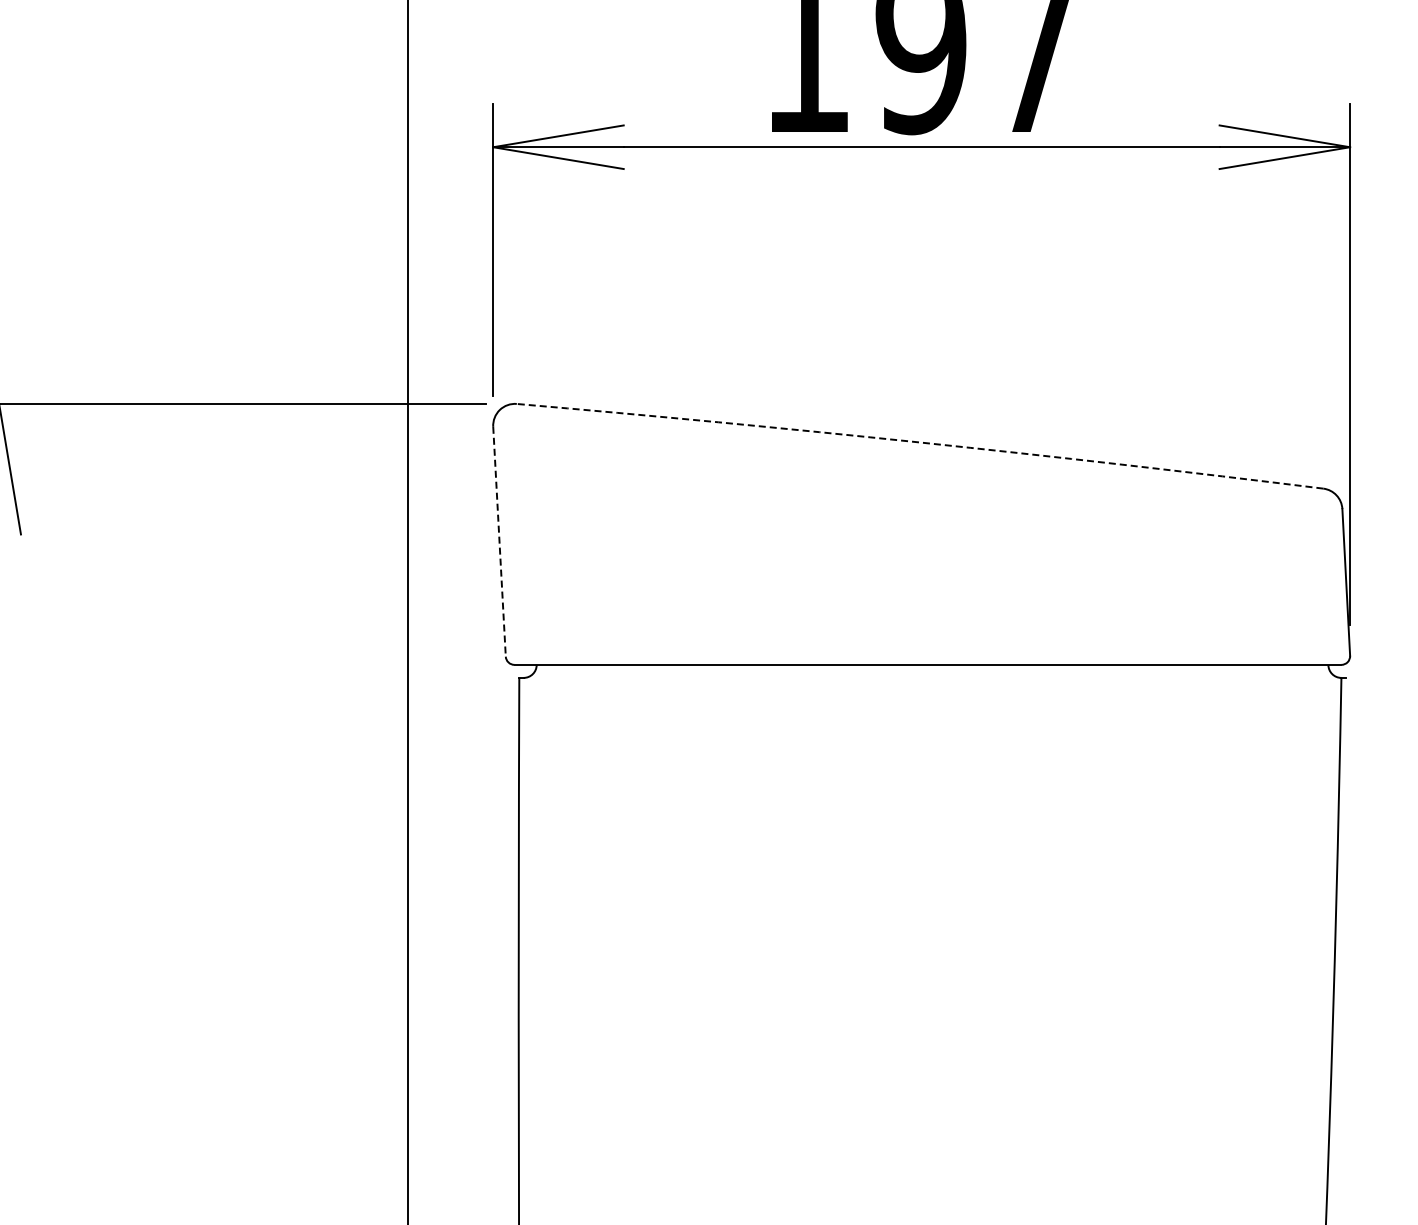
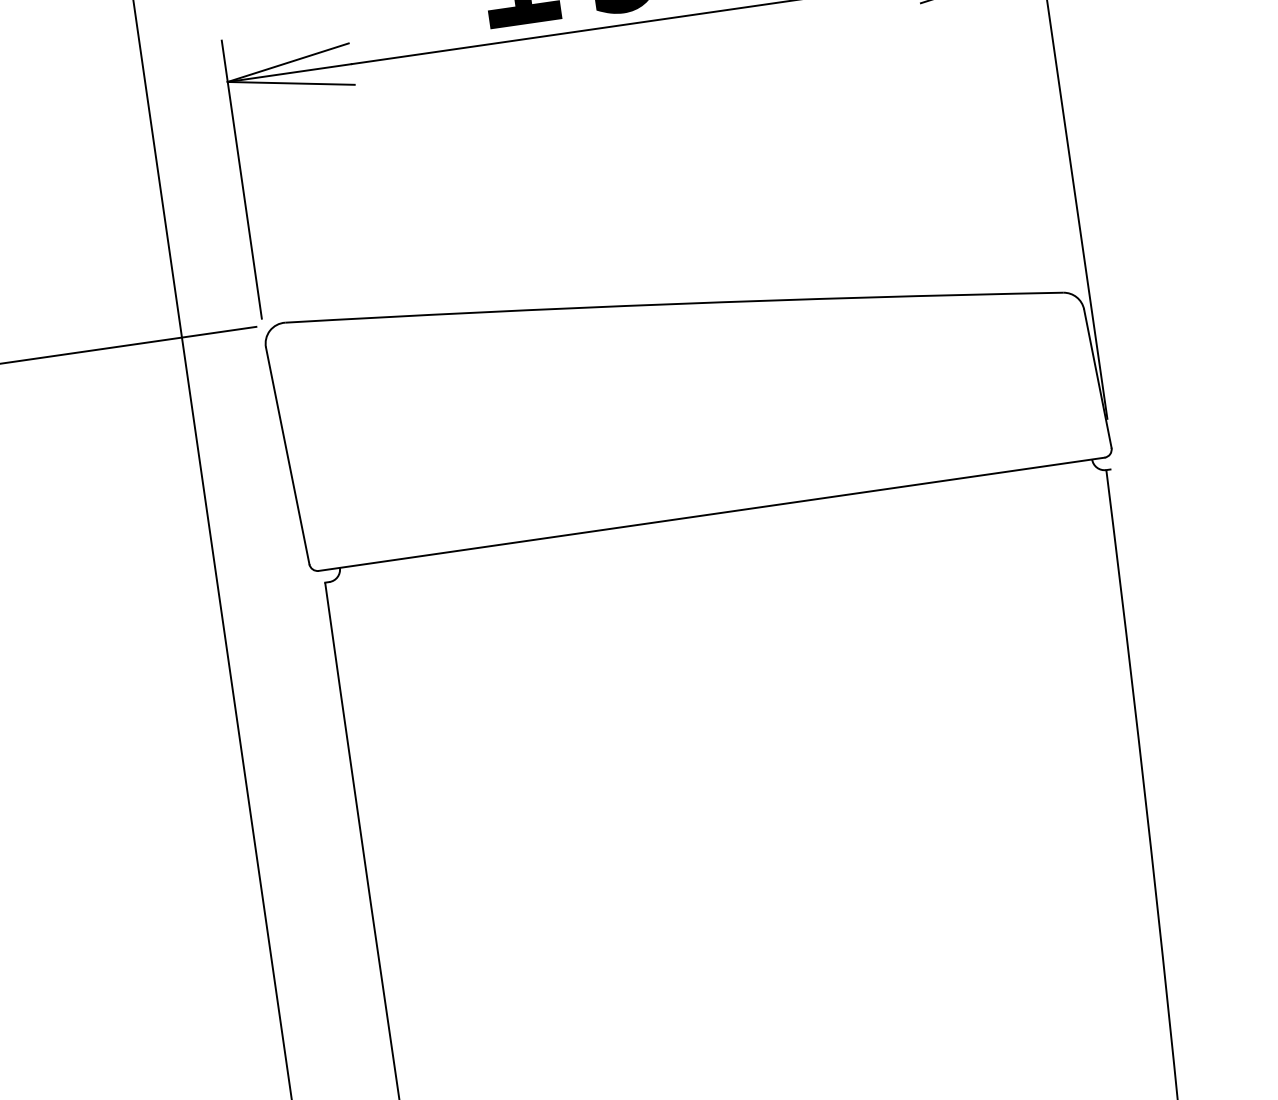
arc: (920, 442) -> (674, 304), dashed -> solid
line: (499, 542) -> (287, 456), dashed -> solid

